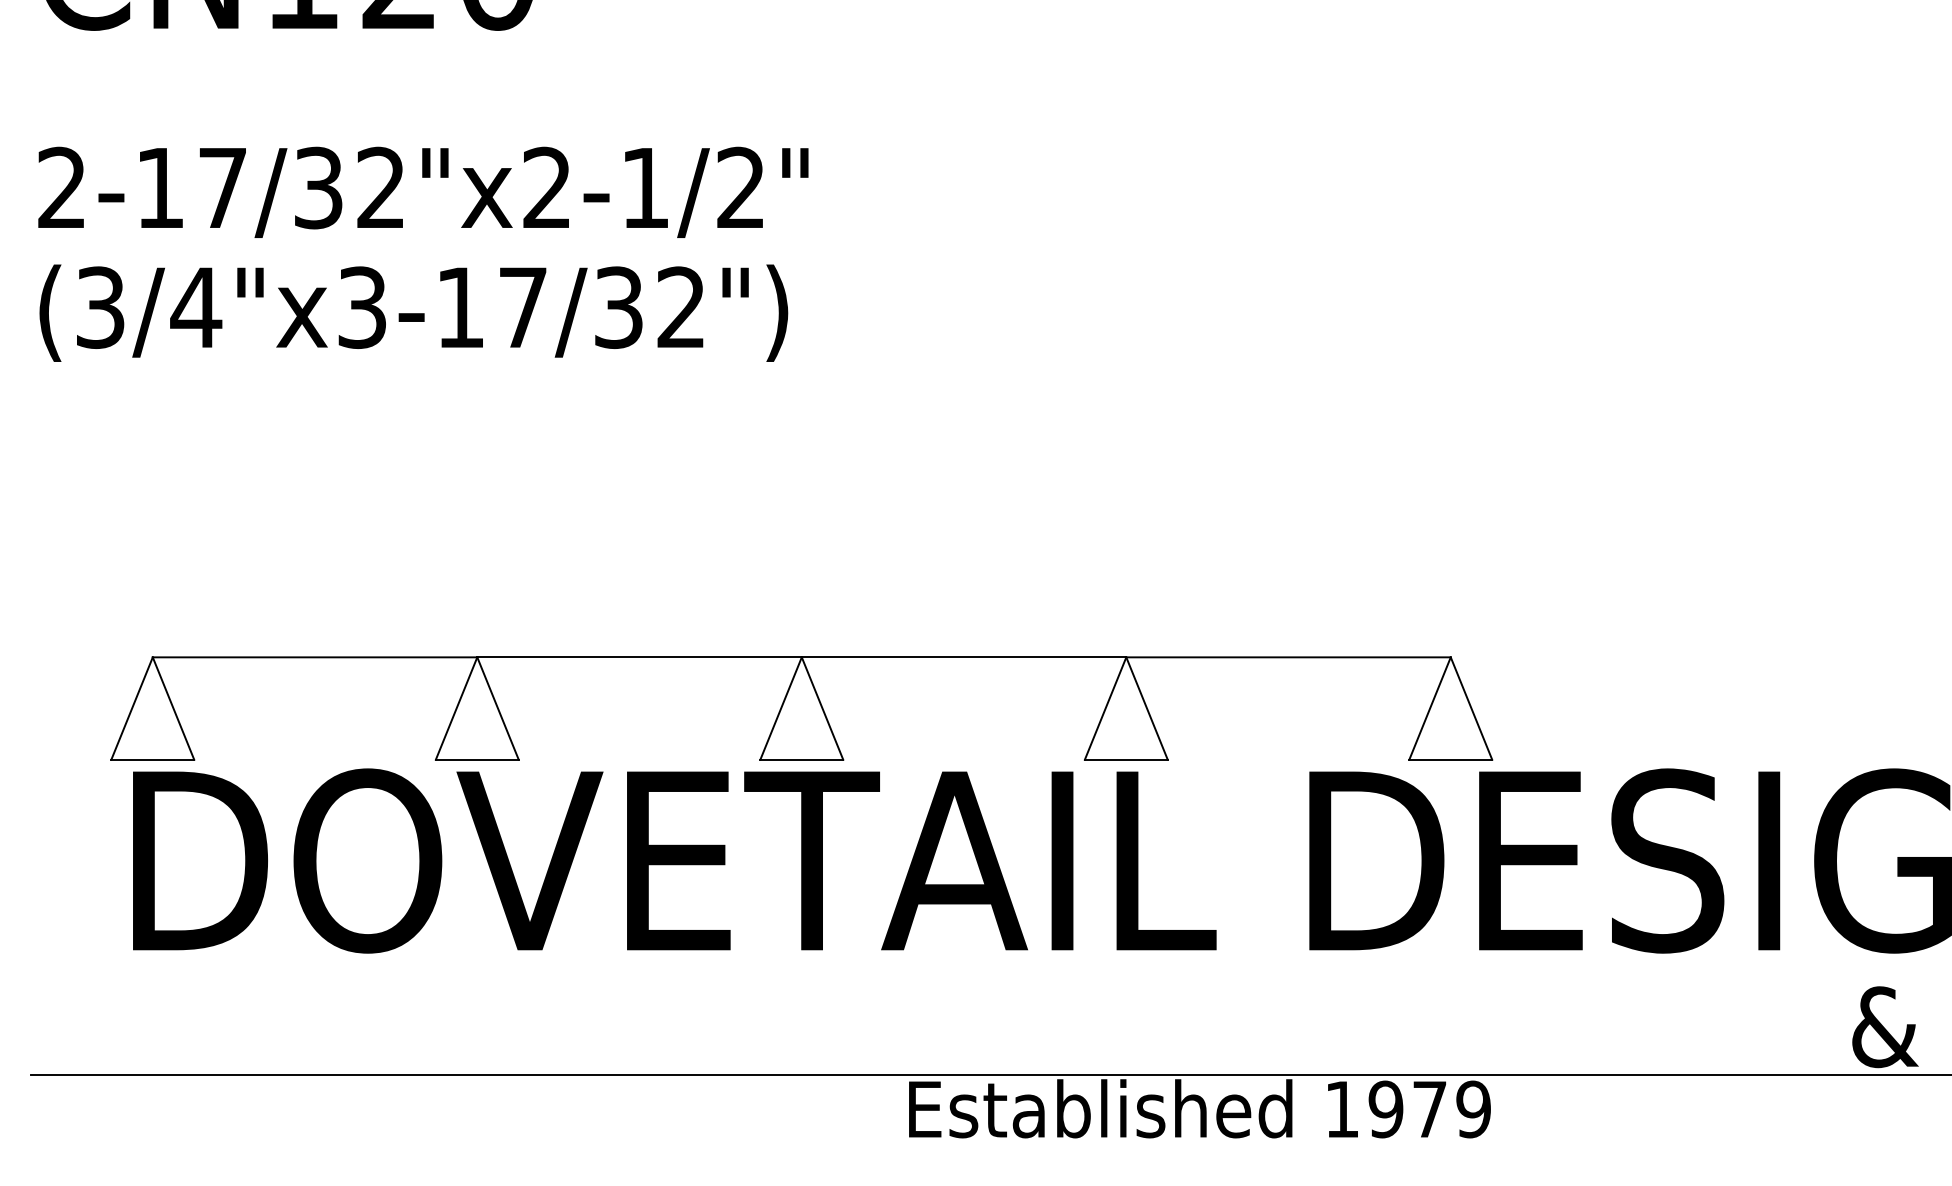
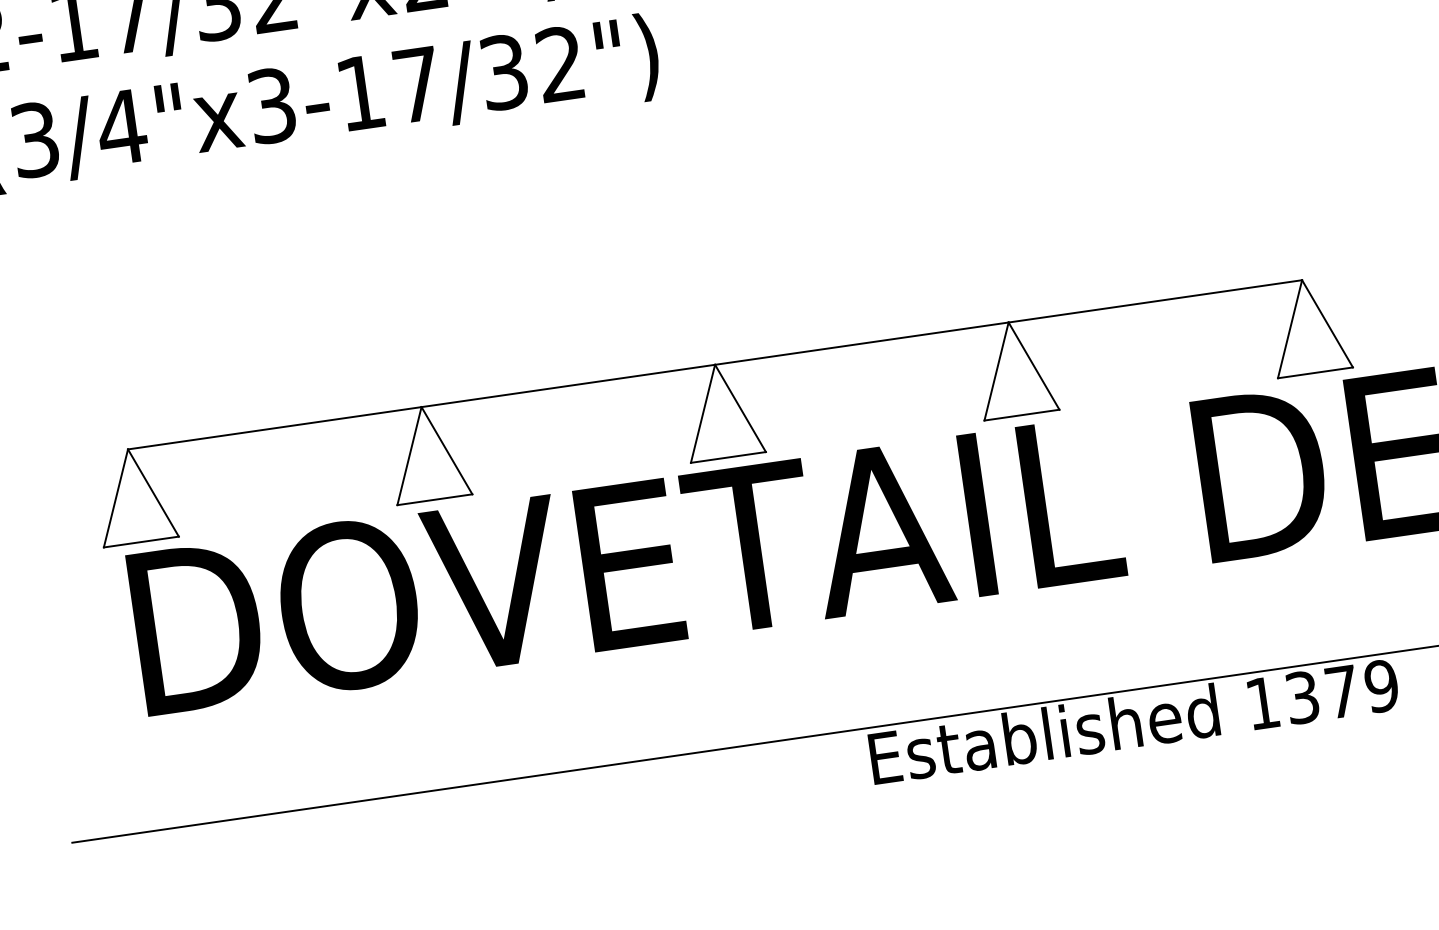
text: (1385, 1109) -> (1301, 697), 1979 -> 1379

